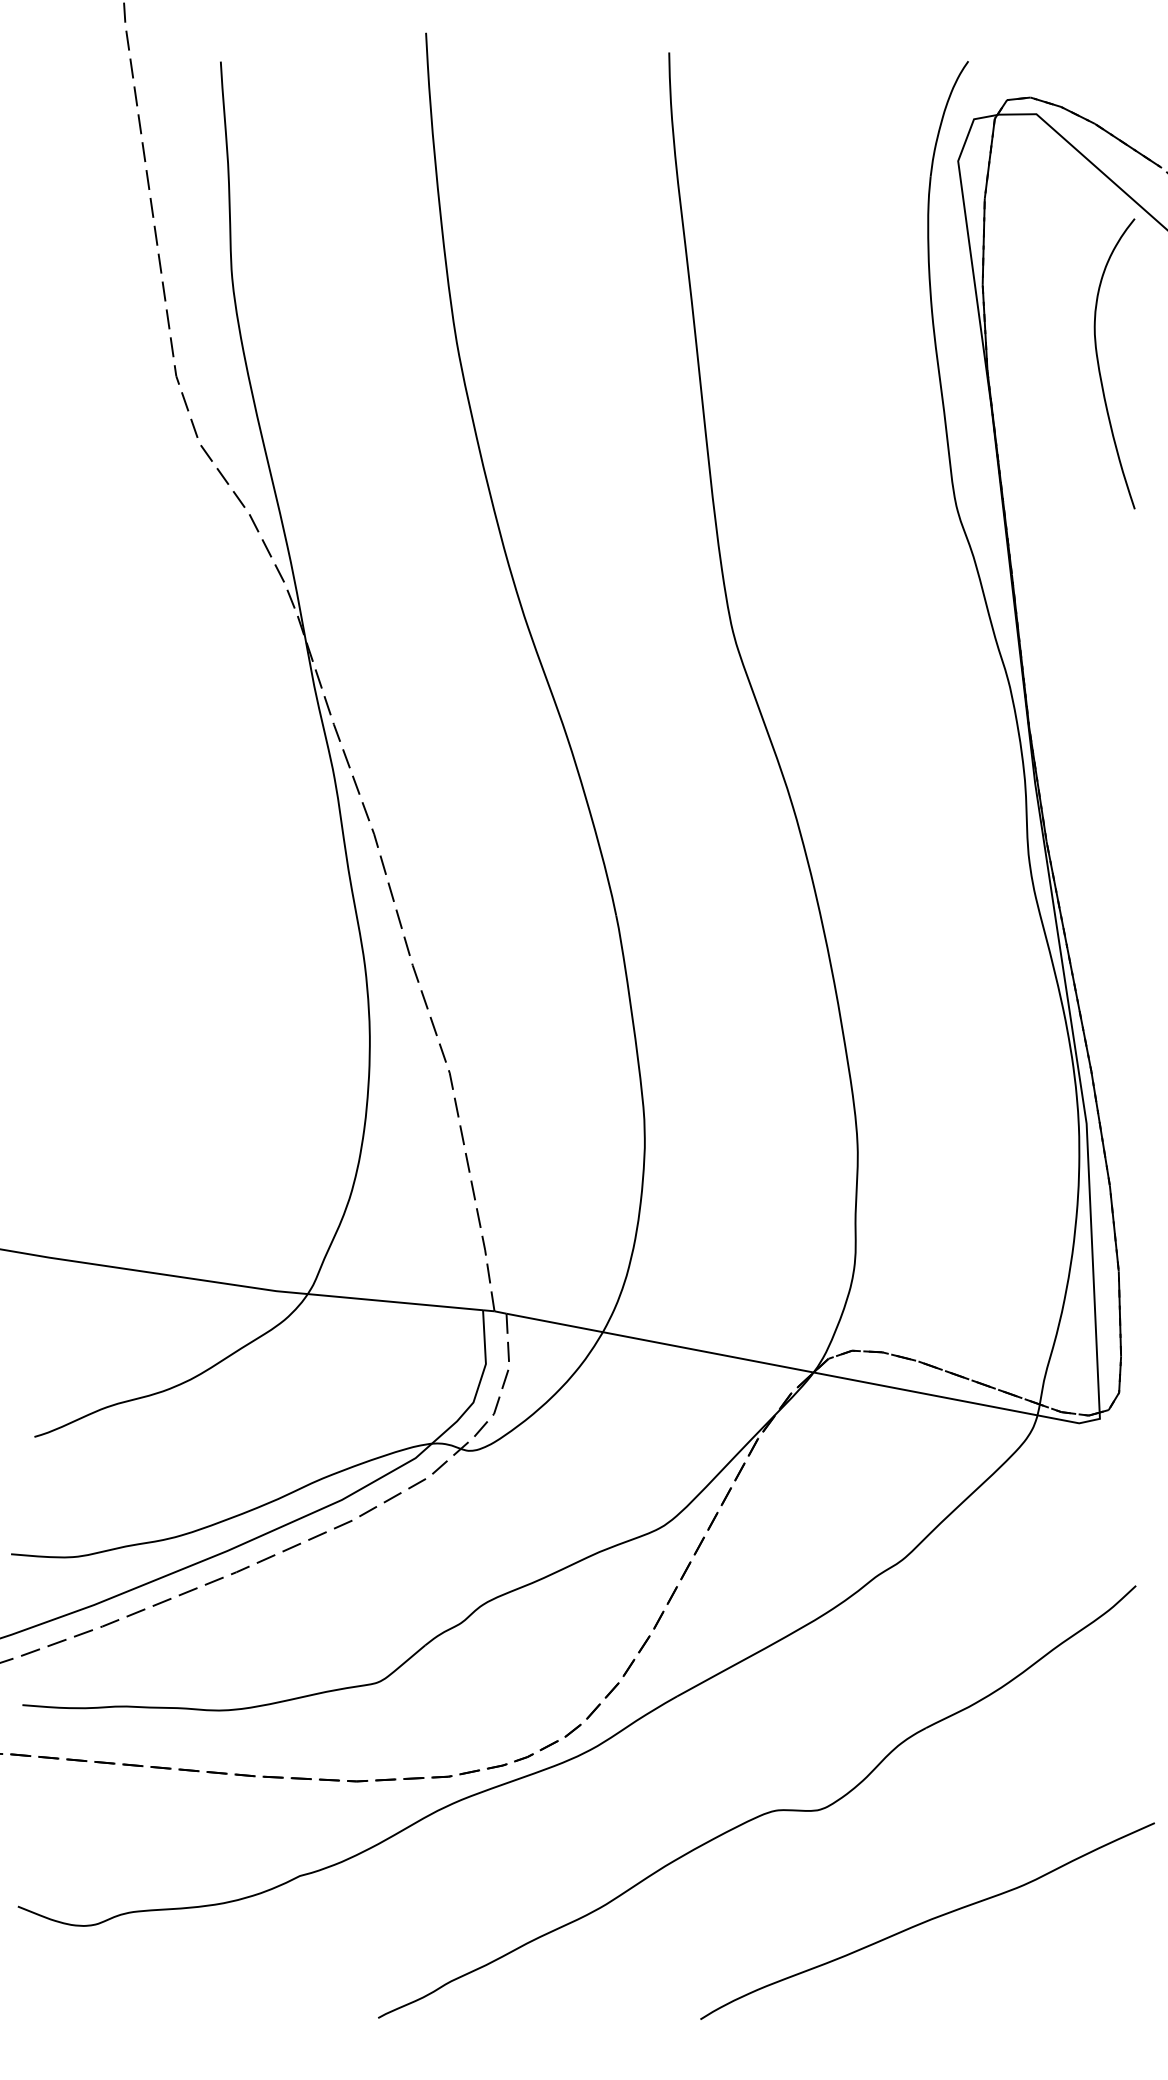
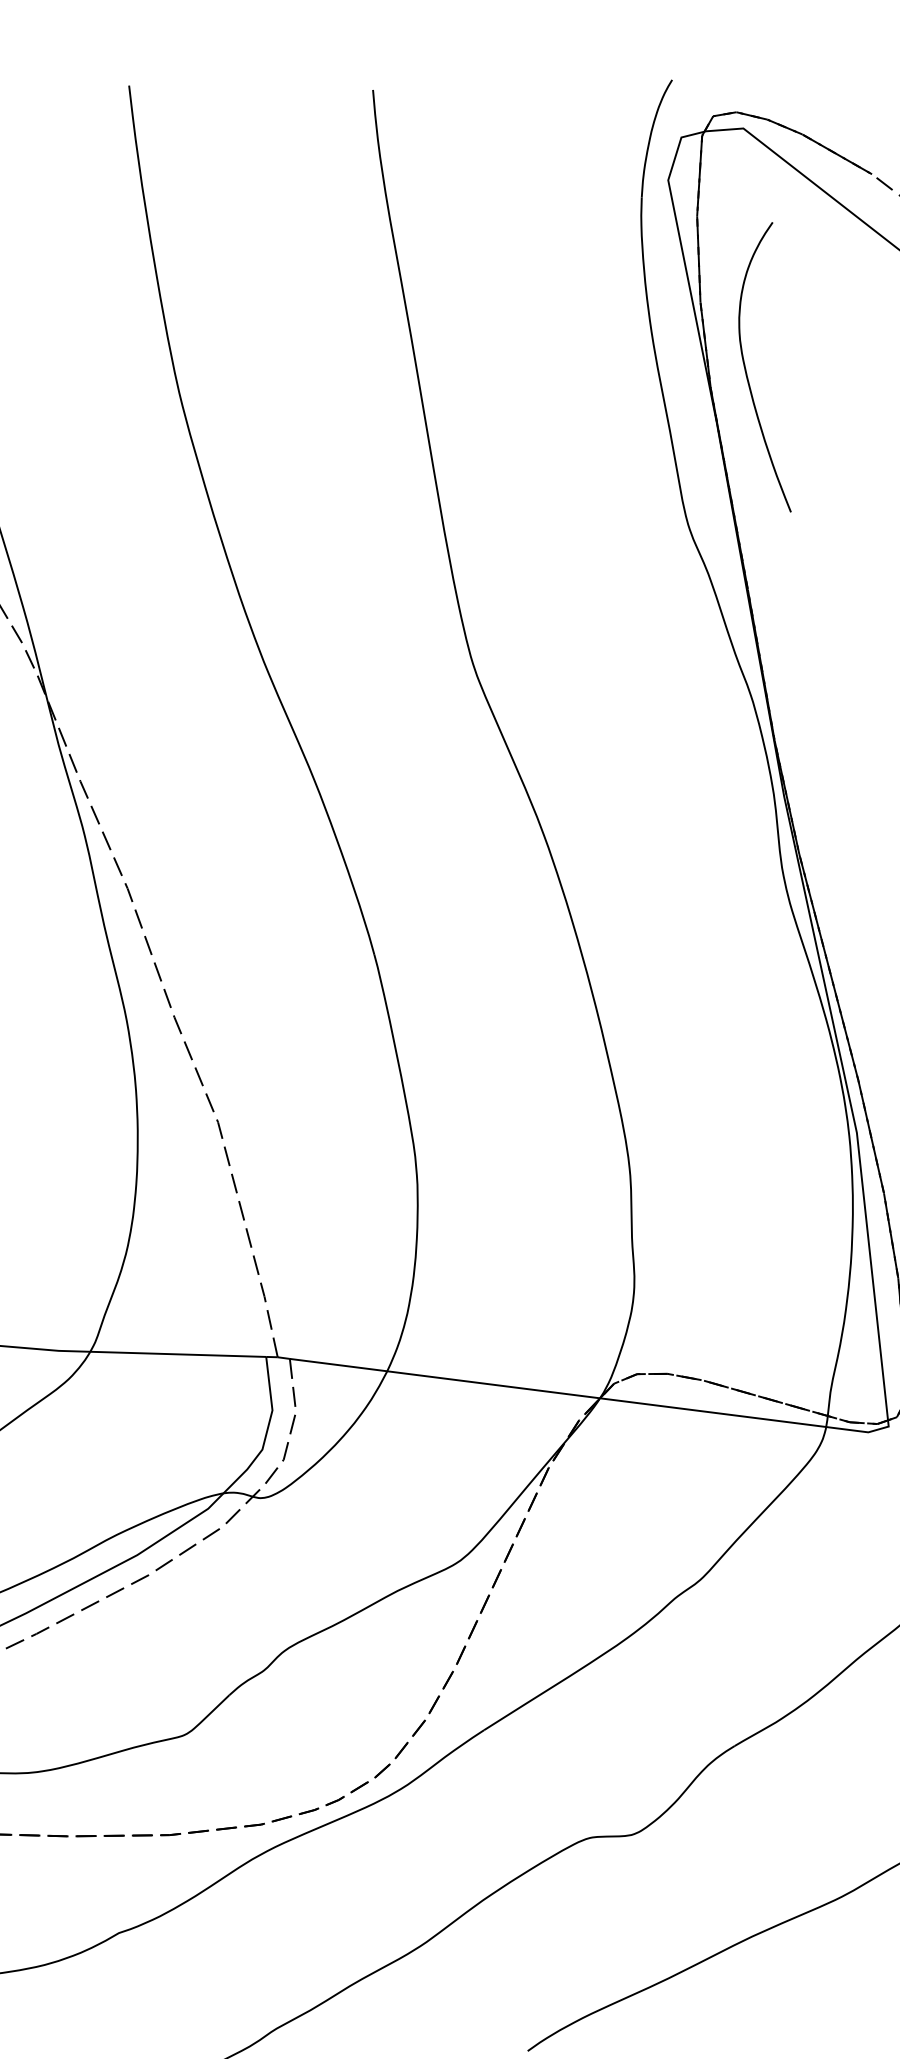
curve: (1099, 363) -> (746, 369), moved

